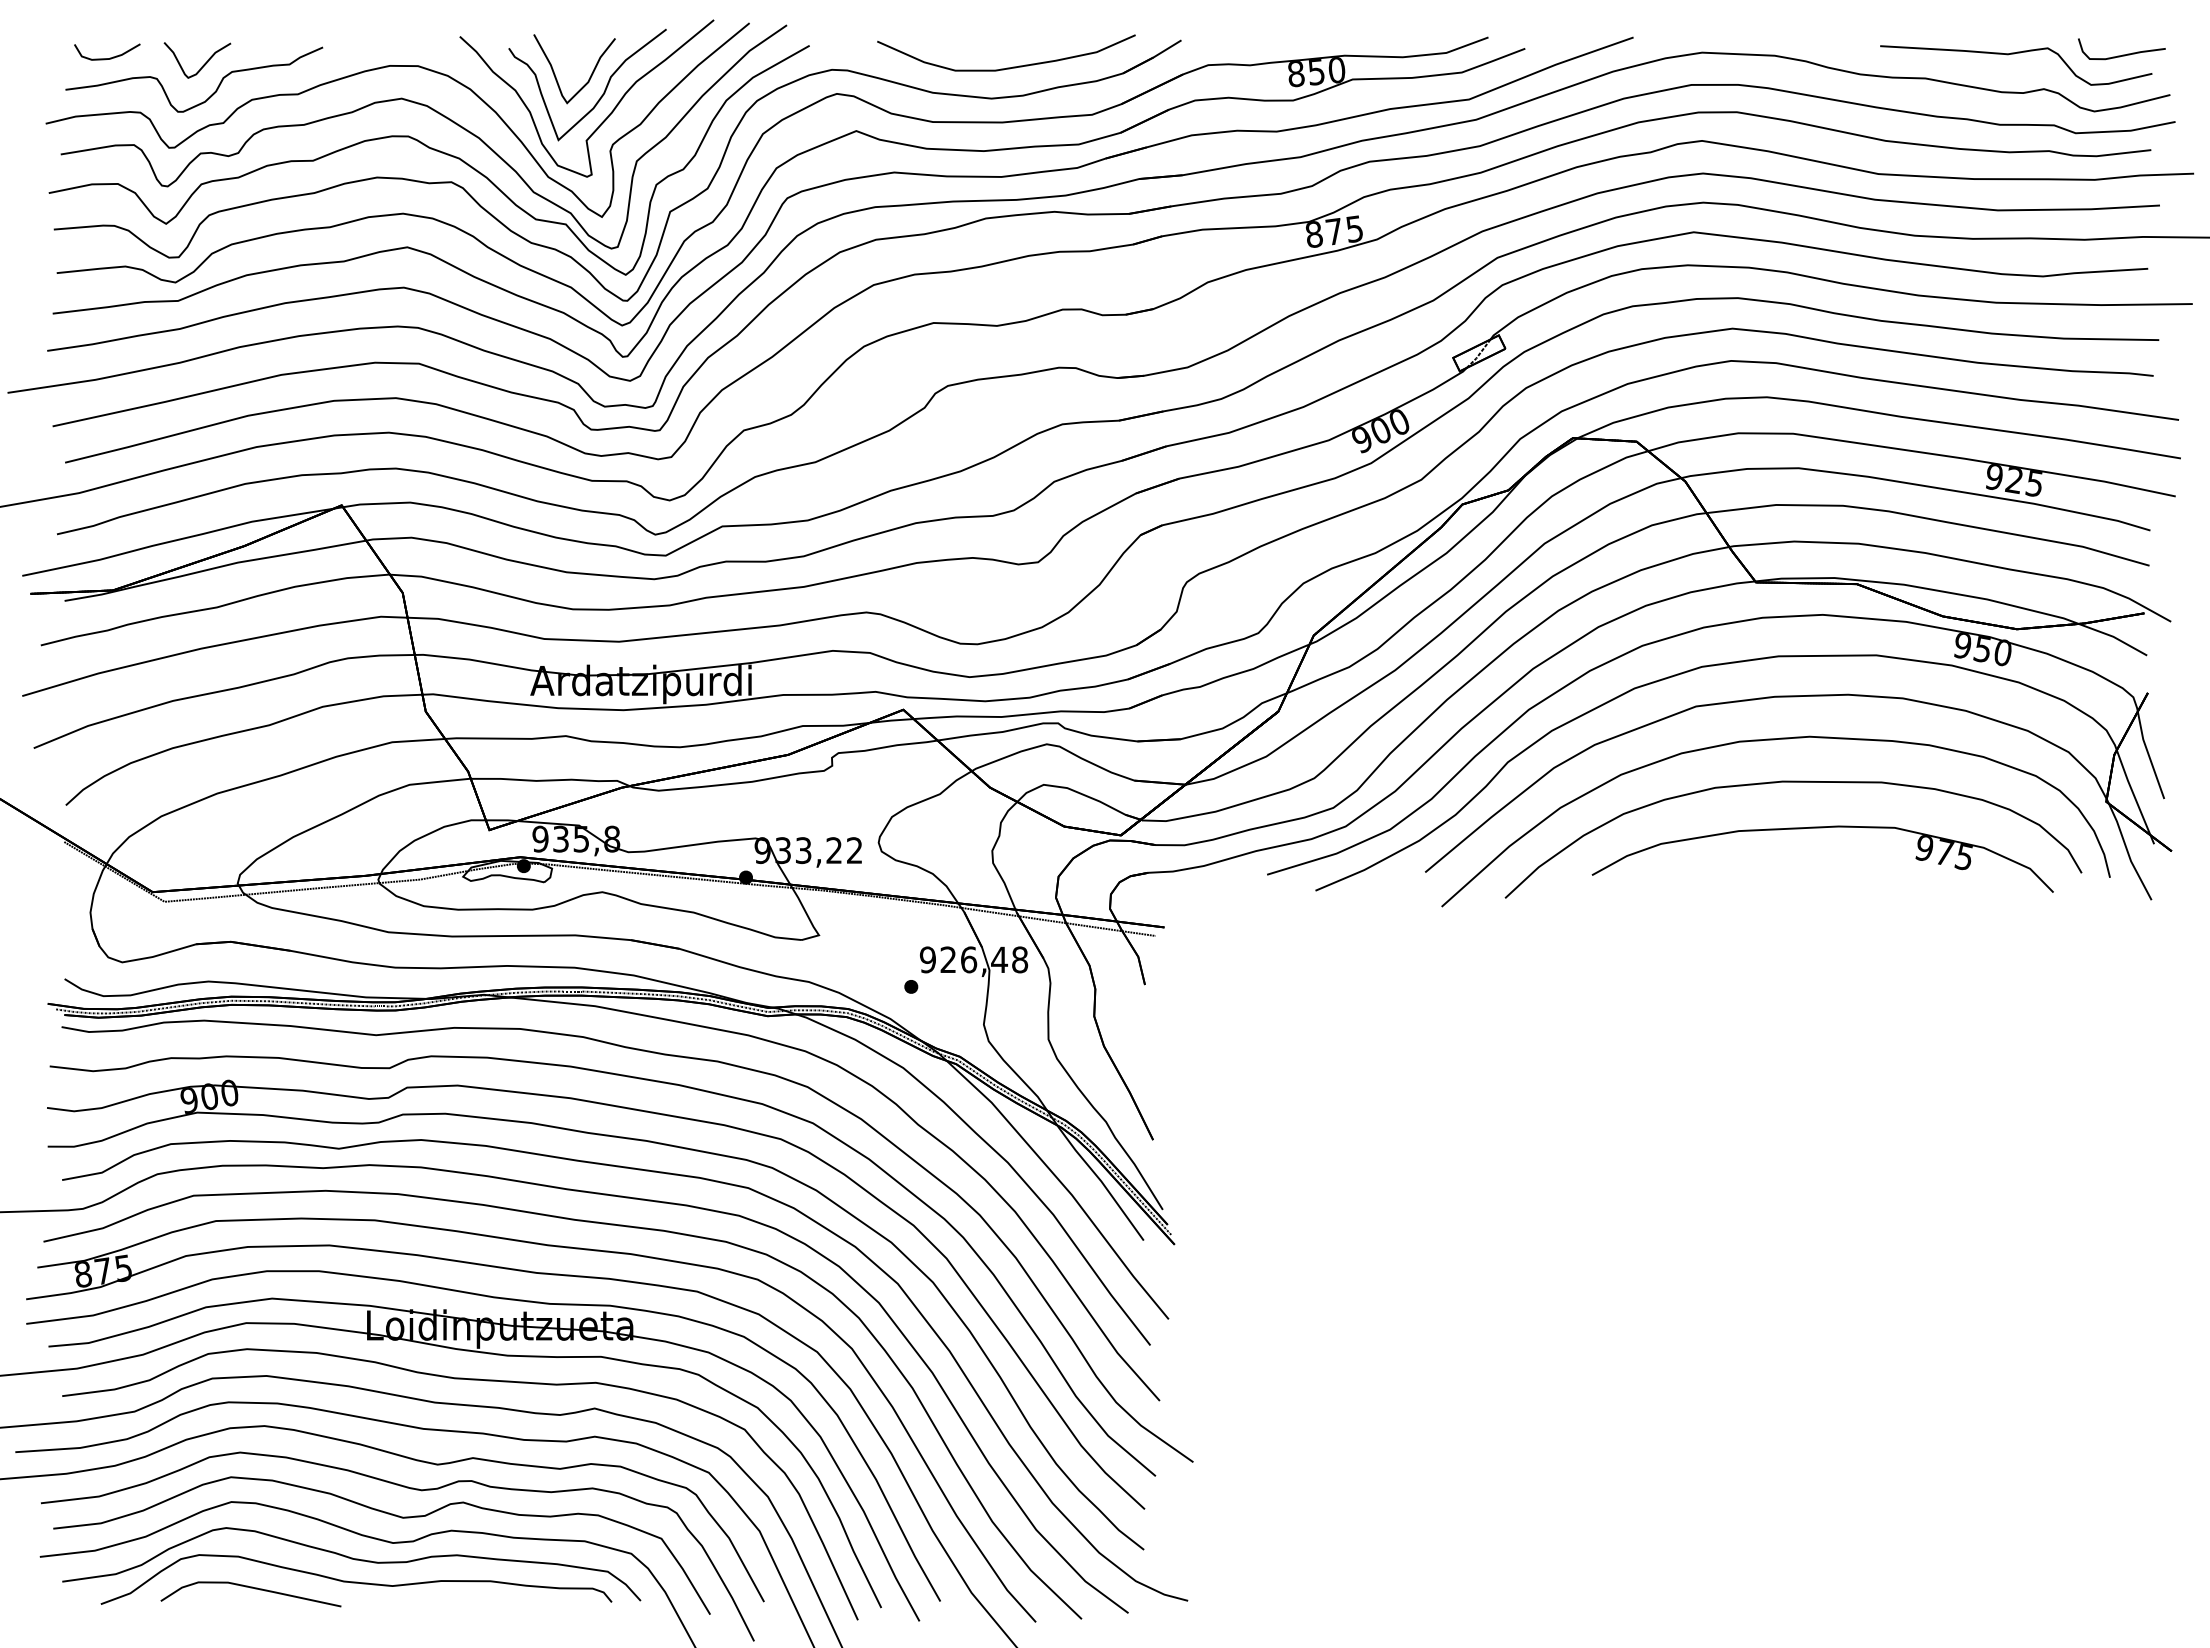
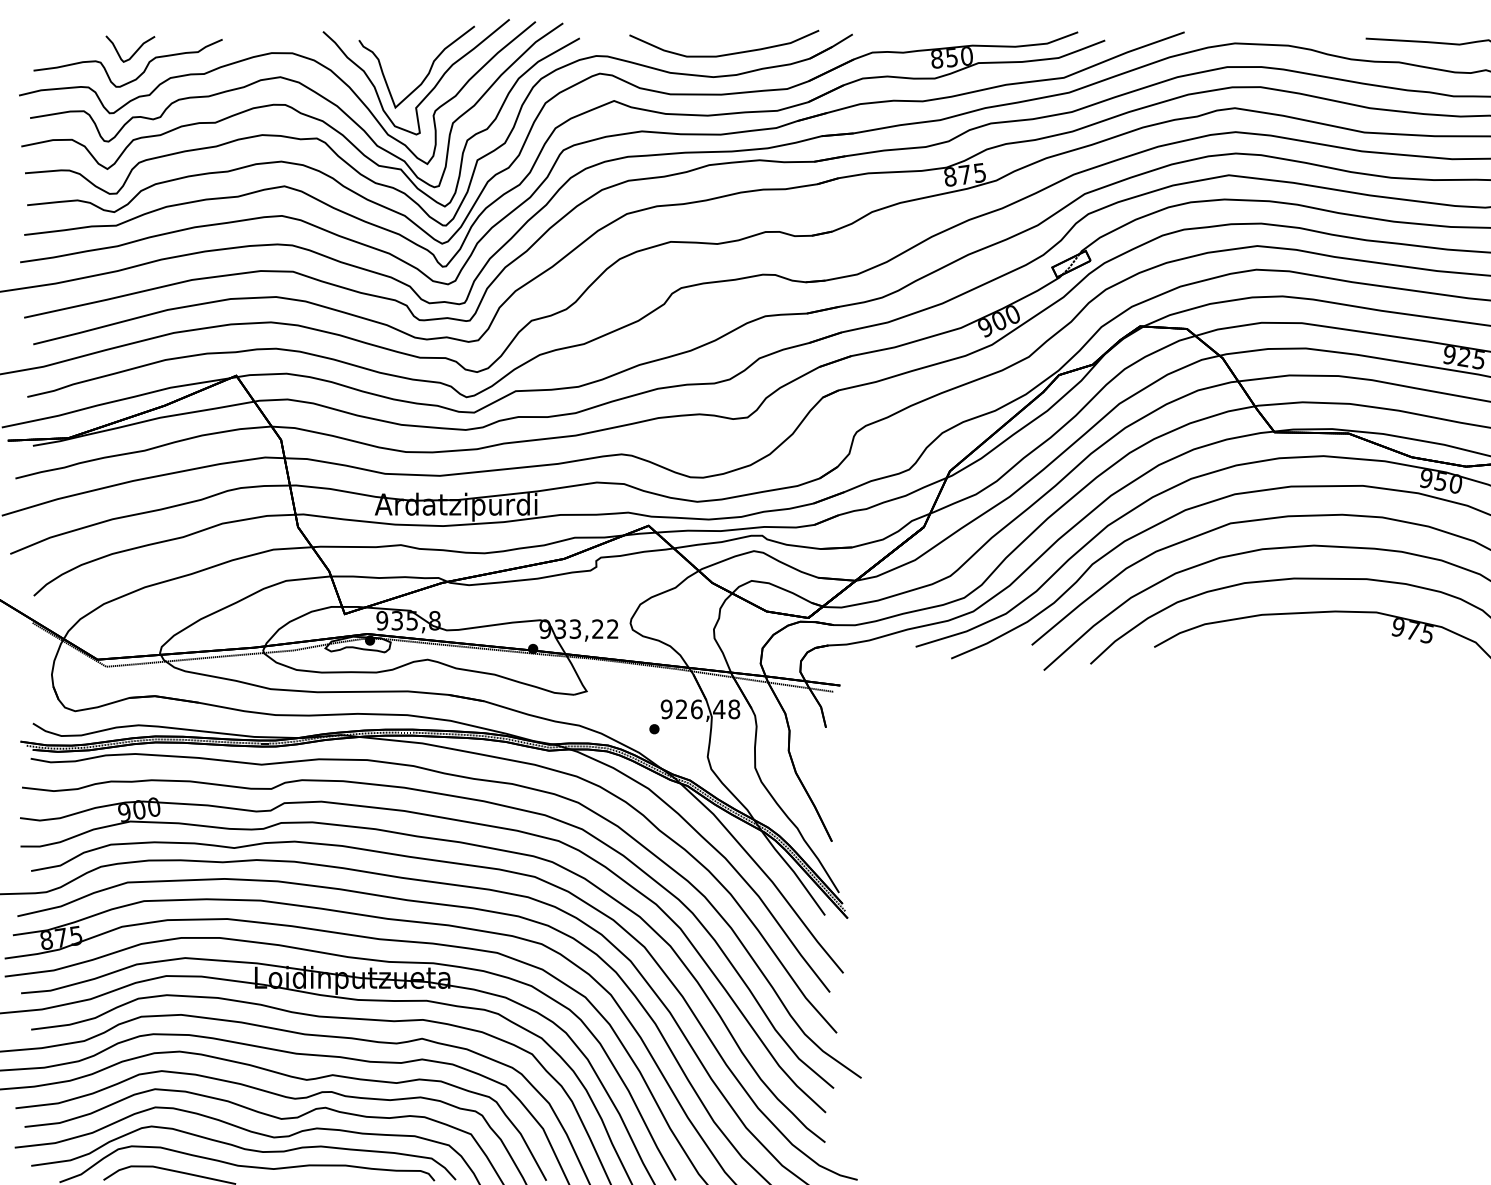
curve: (110, 57) -> (66, 46), removed
curve: (589, 77) -> (418, 61), removed

